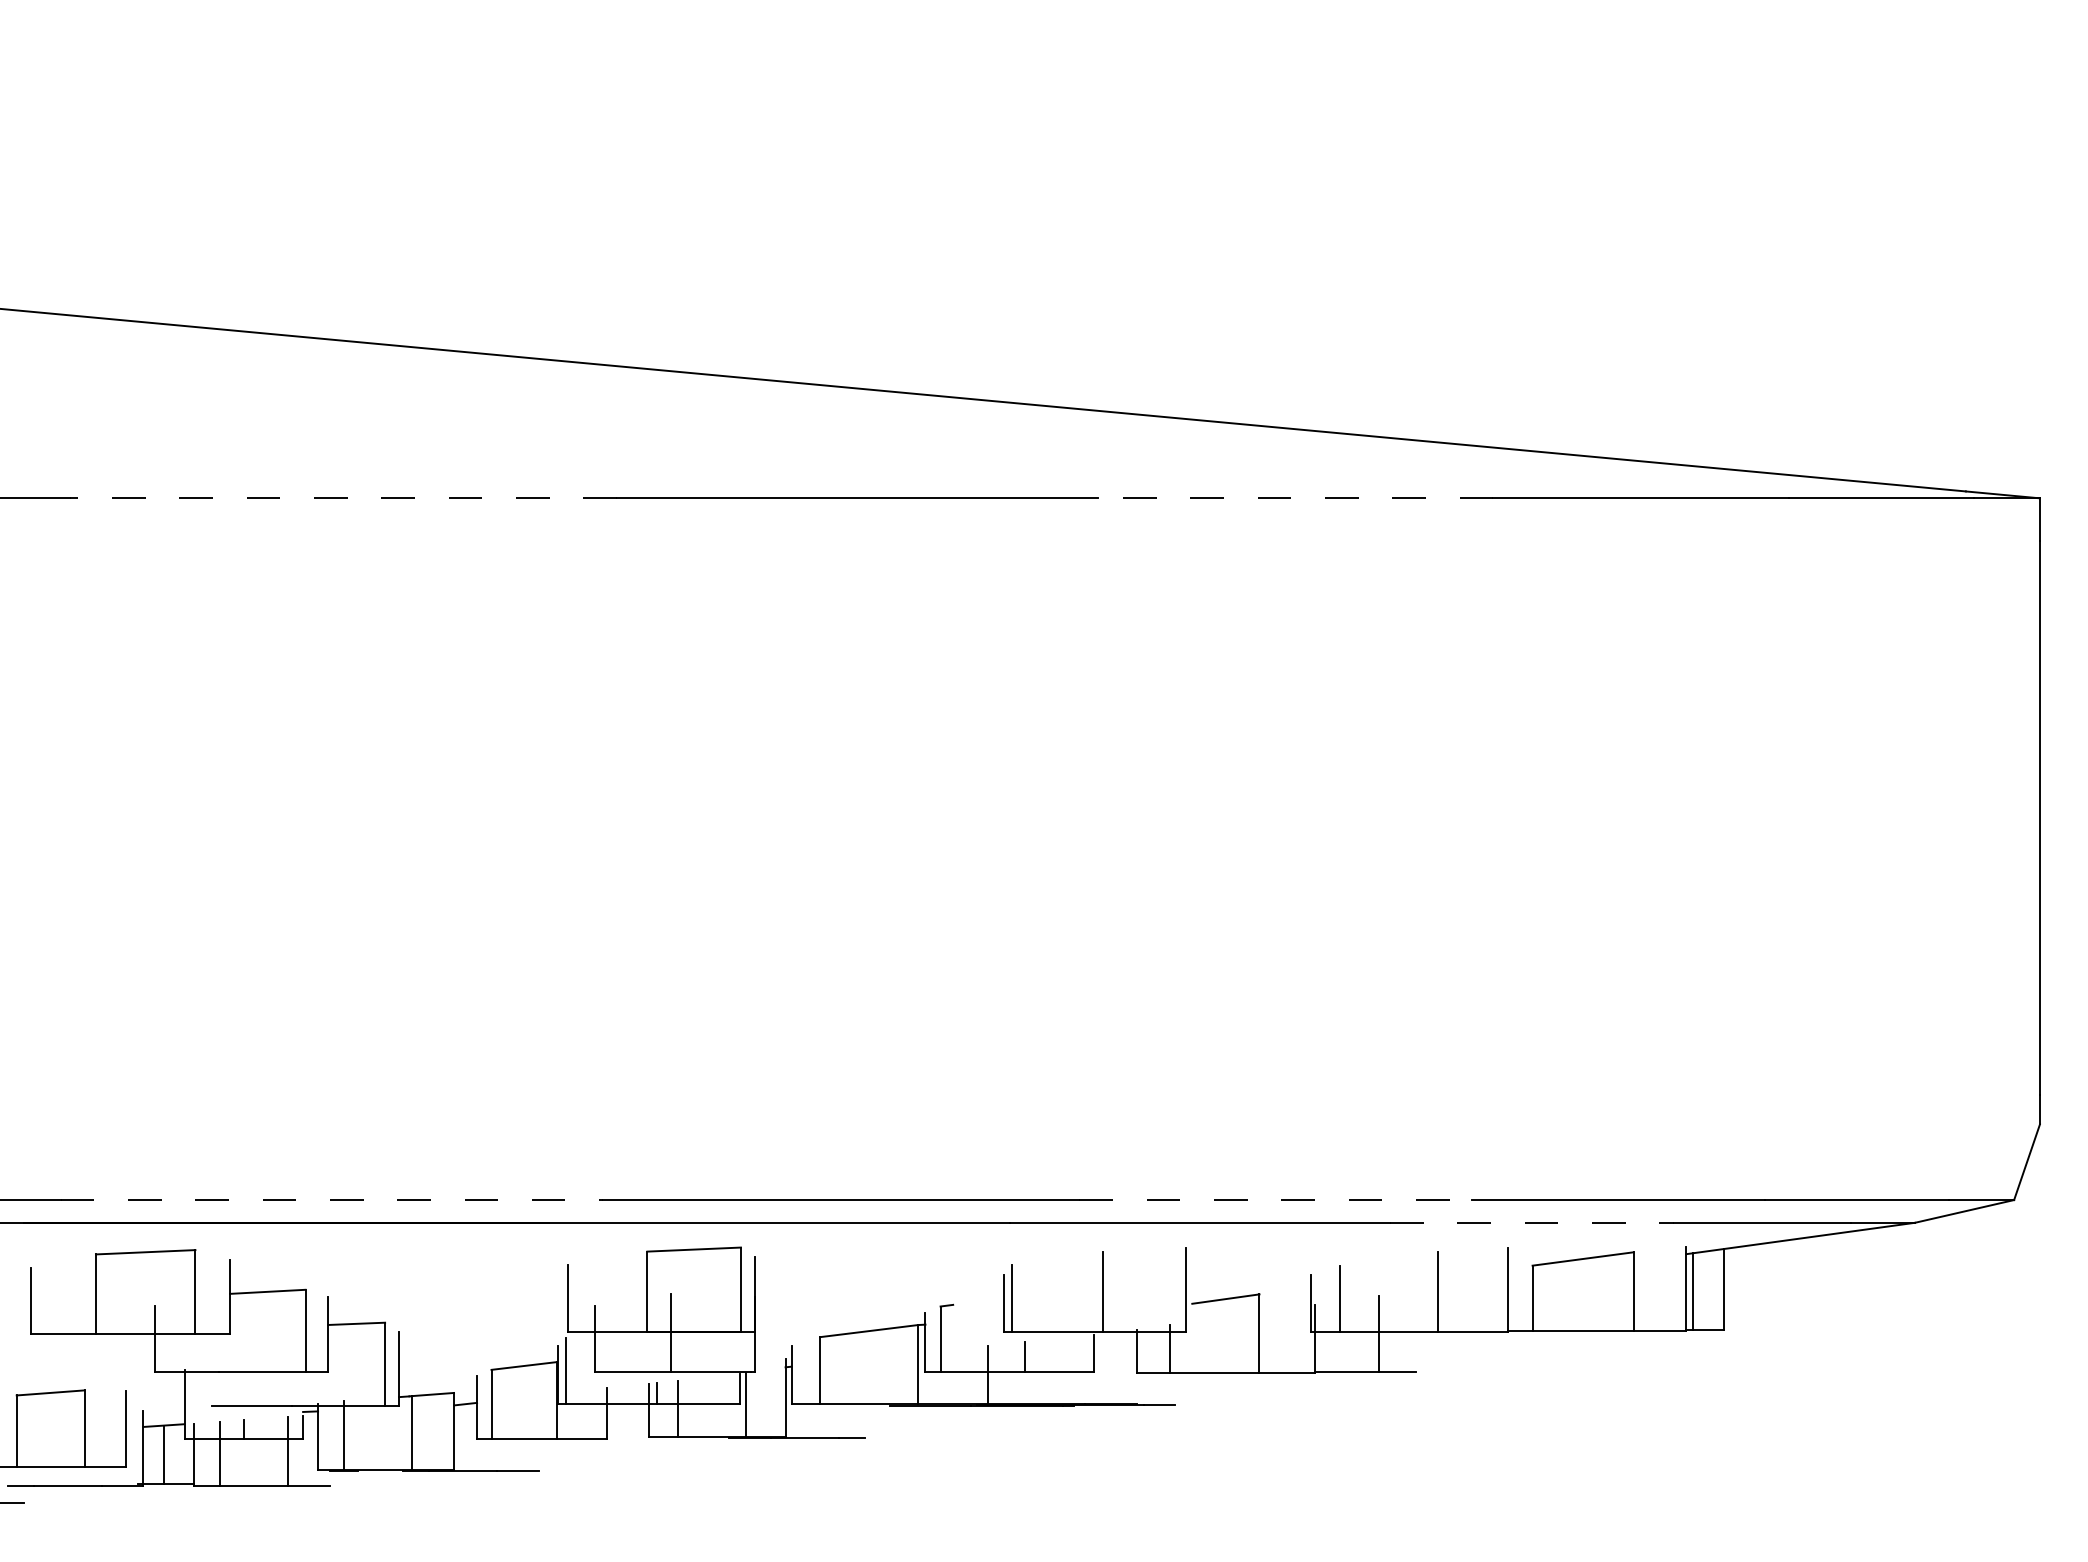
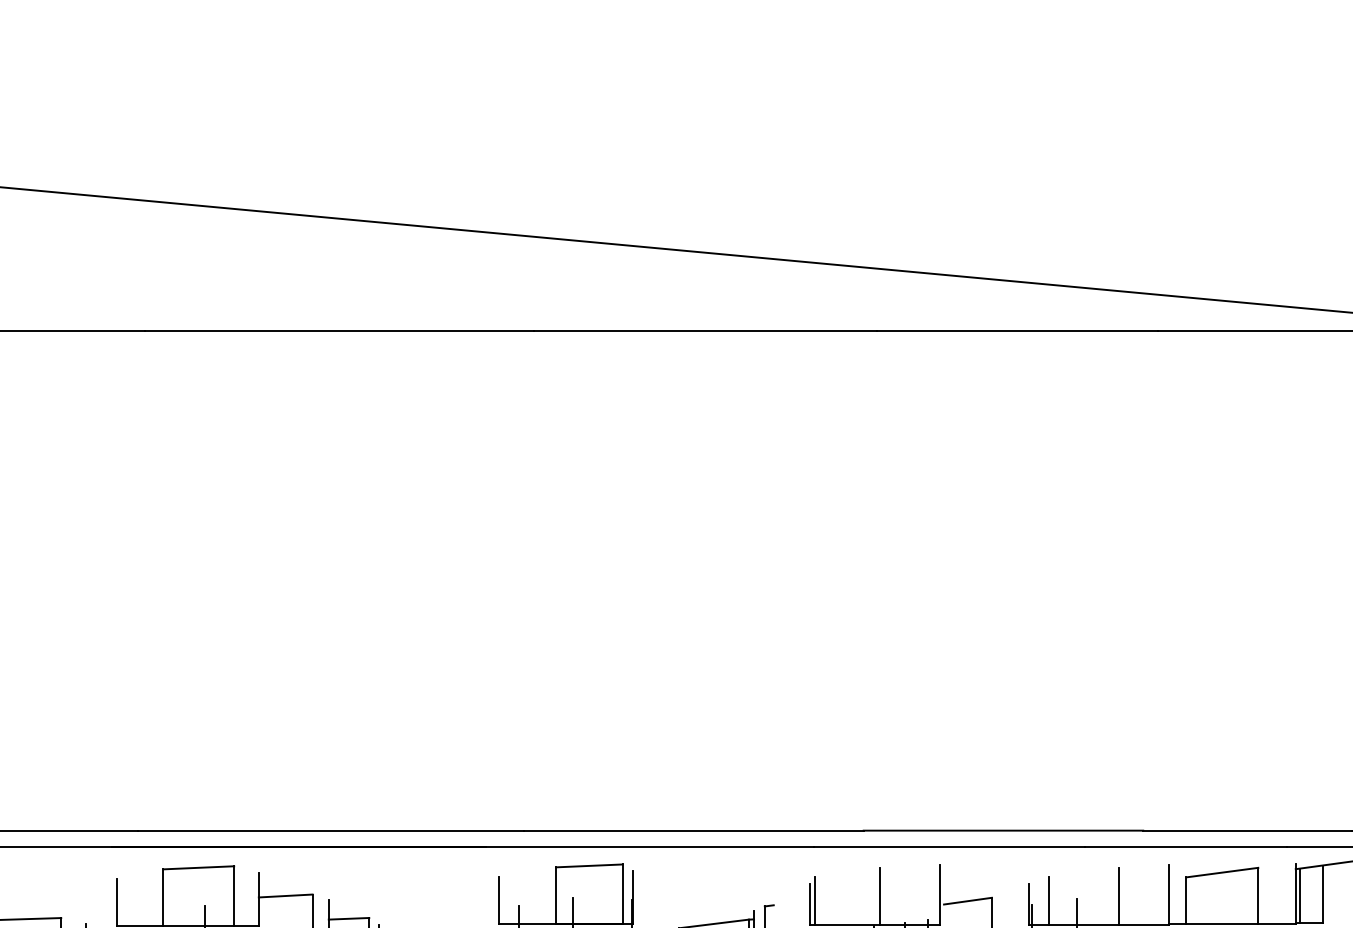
line: (343, 498) -> (339, 331), dashed -> solid
line: (1295, 498) -> (1017, 331), dashed -> solid
line: (332, 1200) -> (331, 830), dashed -> solid
line: (1276, 1200) -> (1004, 830), dashed -> solid
line: (1532, 1222) -> (1186, 846), dashed -> solid

